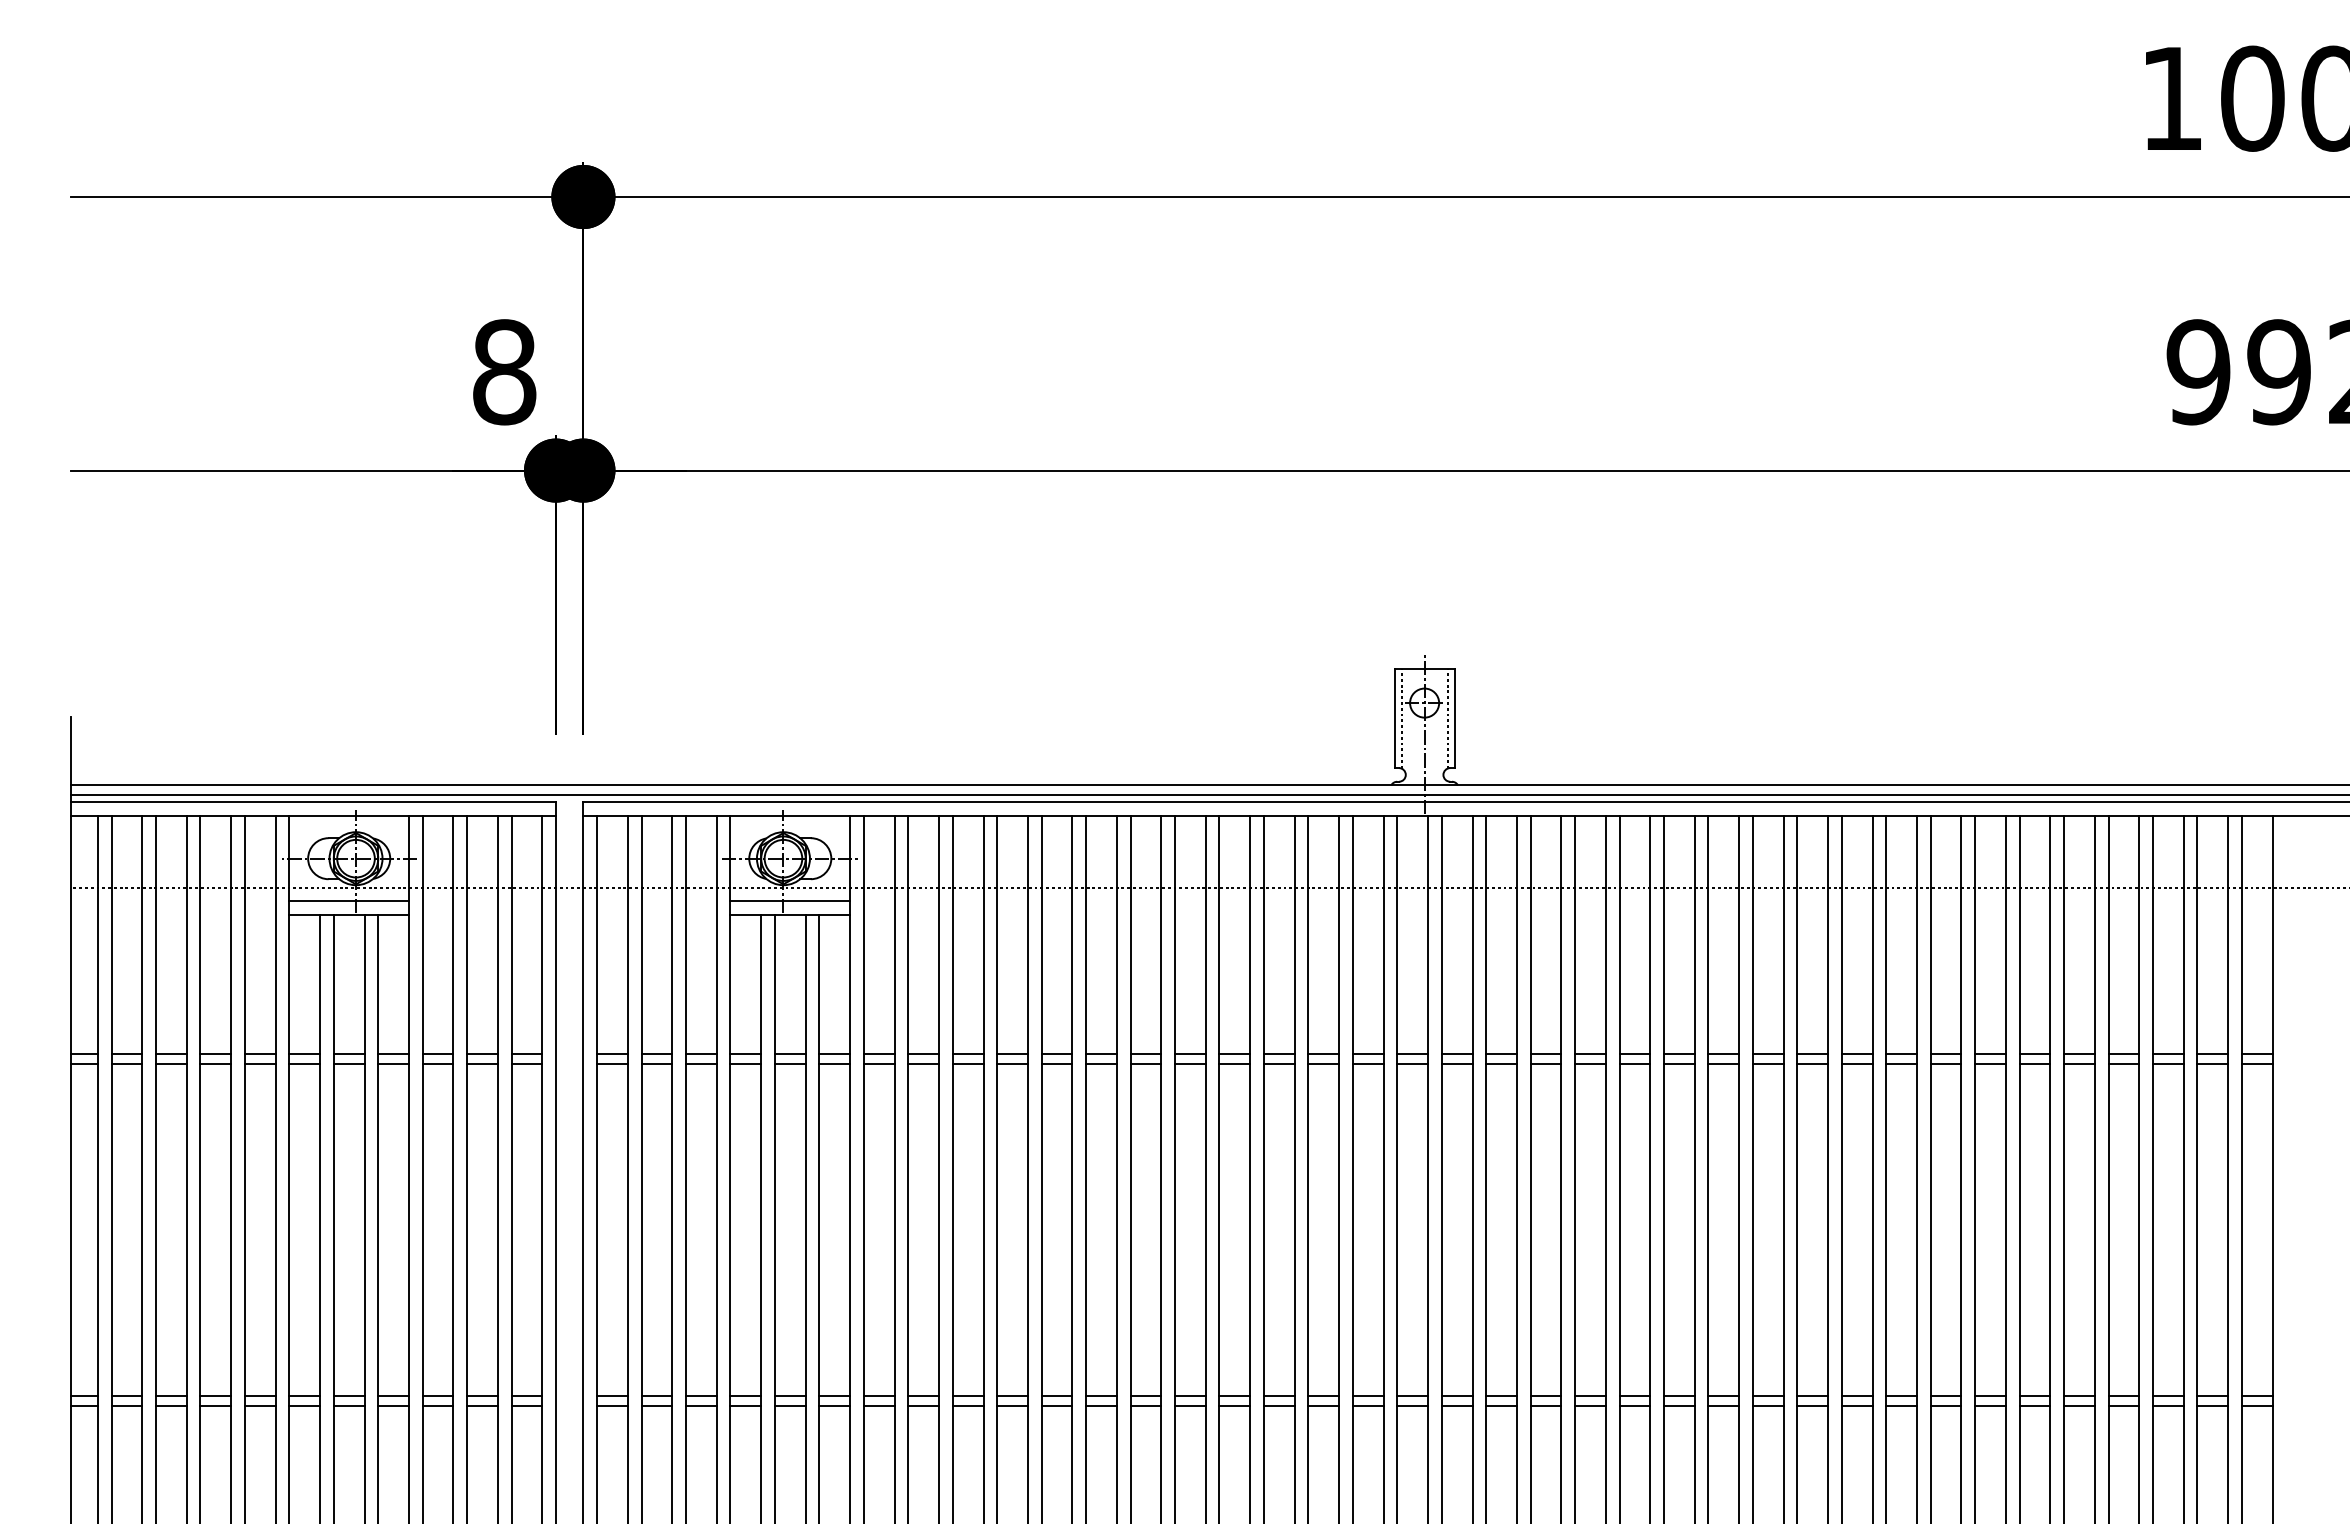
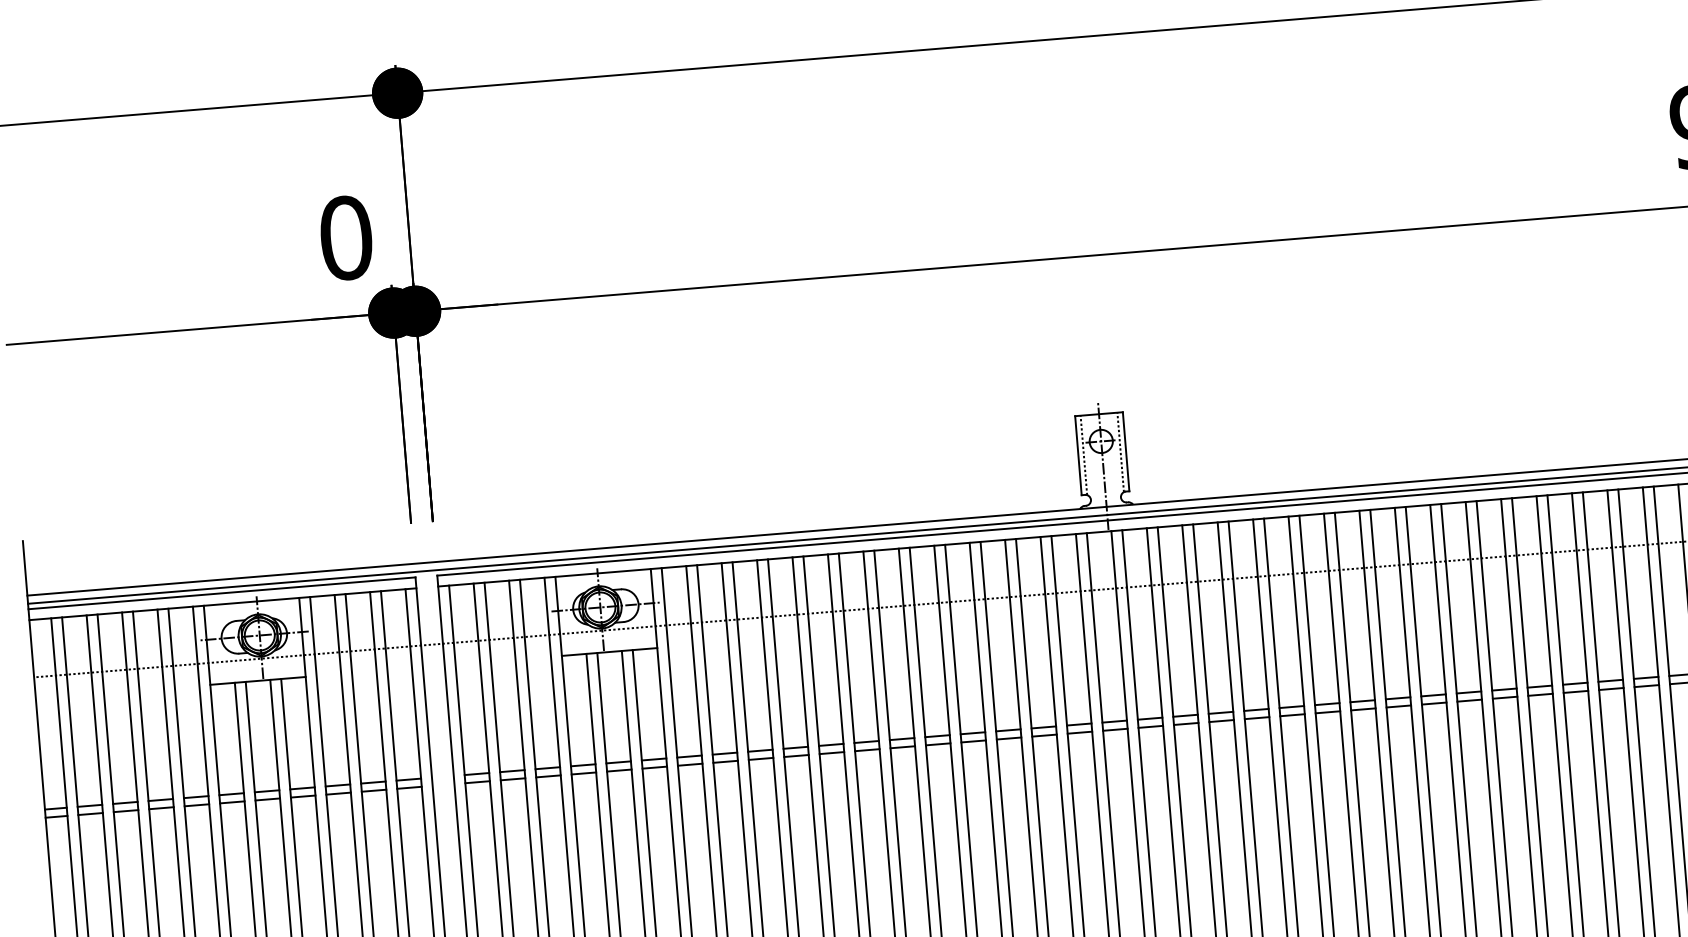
text: (504, 372) -> (346, 238), 8 -> 0
line: (349, 901) -> (257, 670), removed
line: (790, 901) -> (608, 641), removed

